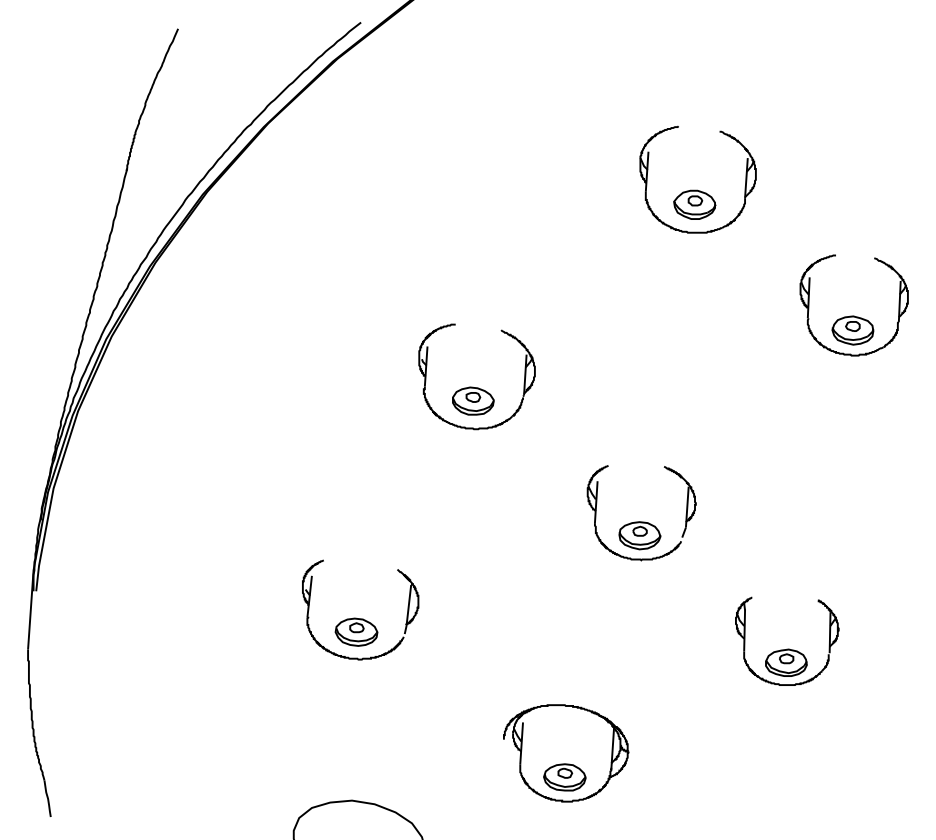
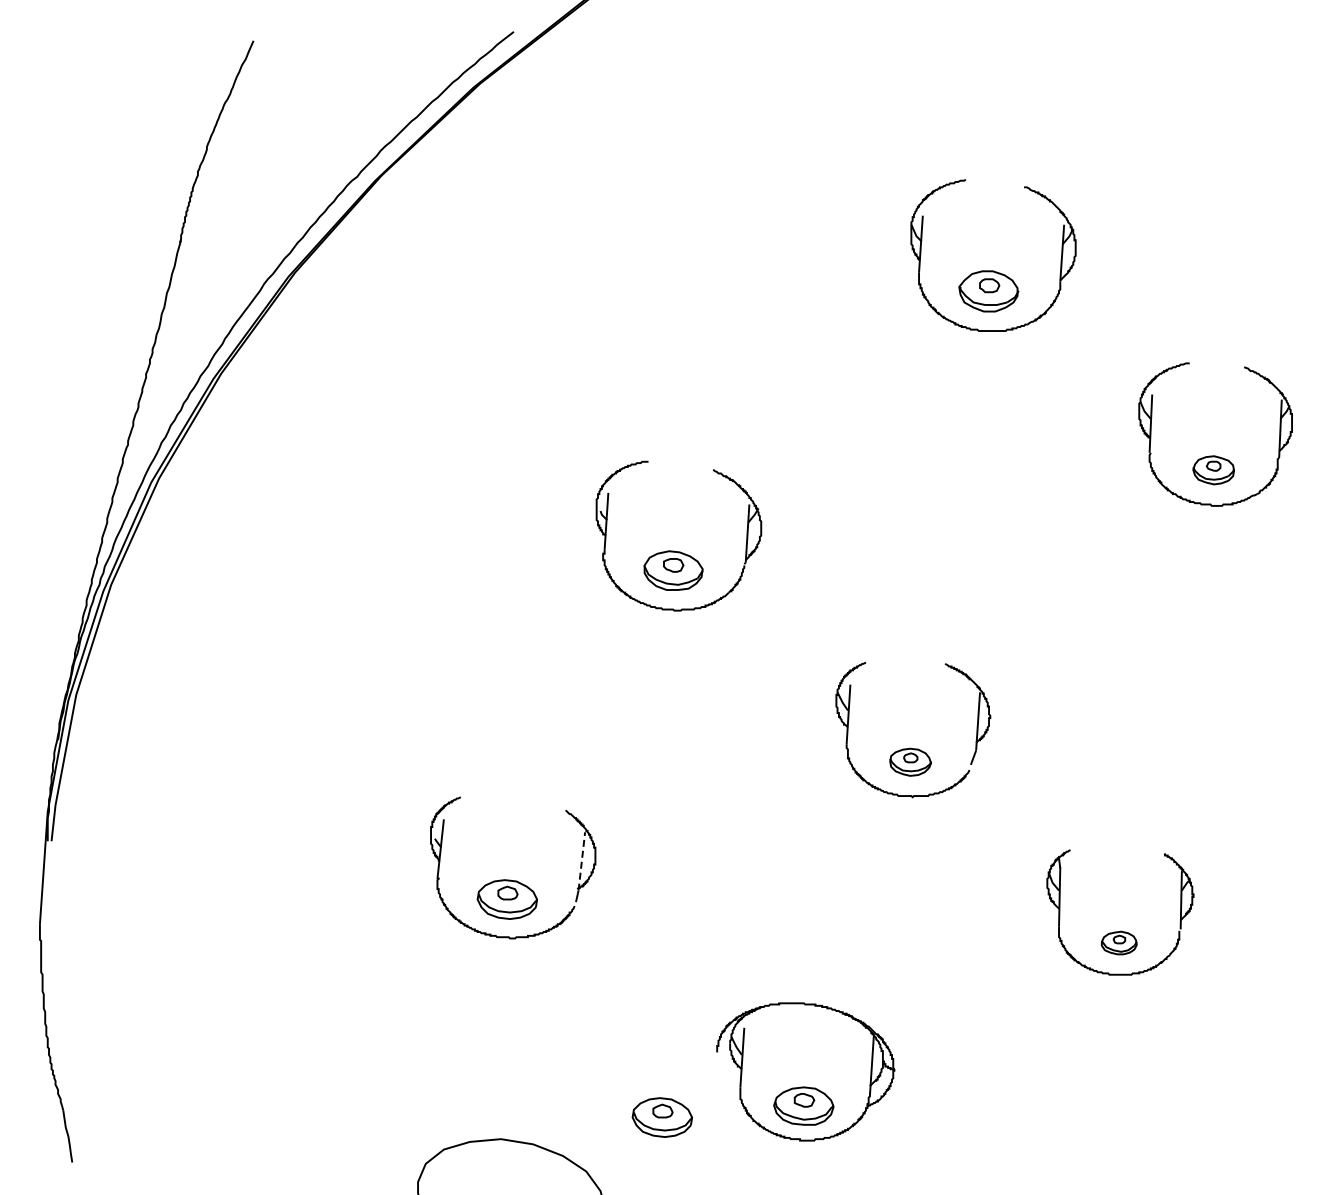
part: (852, 330) -> (1213, 470), size x0.7
part: (639, 535) -> (910, 762), size x0.7
line: (408, 604) -> (581, 860), solid -> dashed
part: (786, 662) -> (1119, 942), size x0.6
part: (464, 785) -> (661, 1117), added

